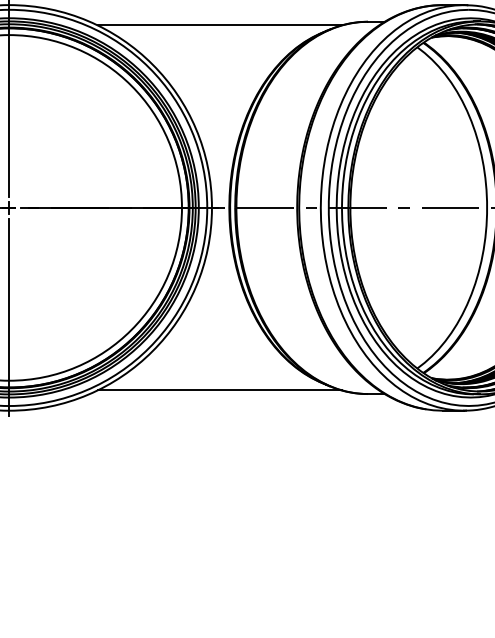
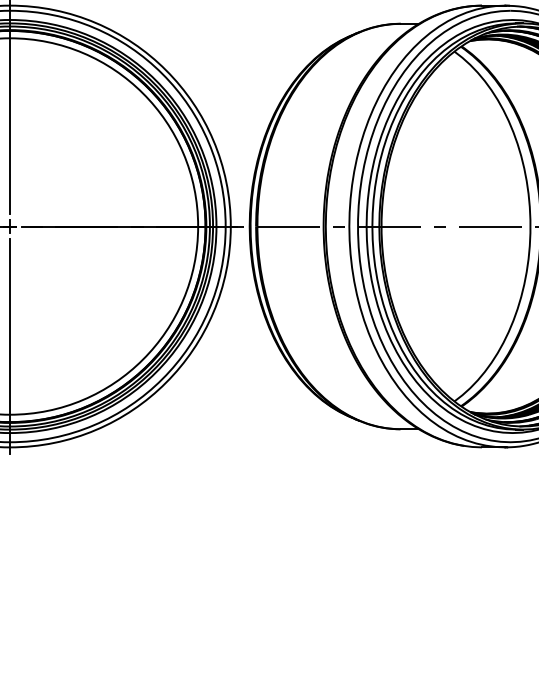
line: (219, 25) -> (239, 27), removed
line: (219, 390) -> (239, 425), removed

